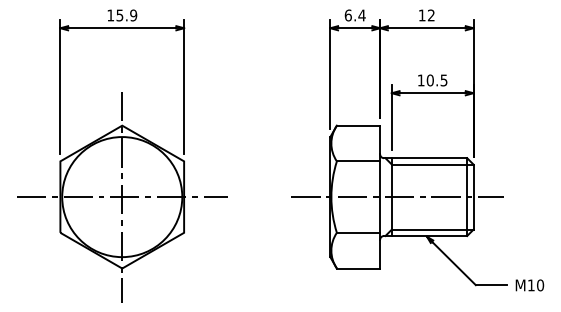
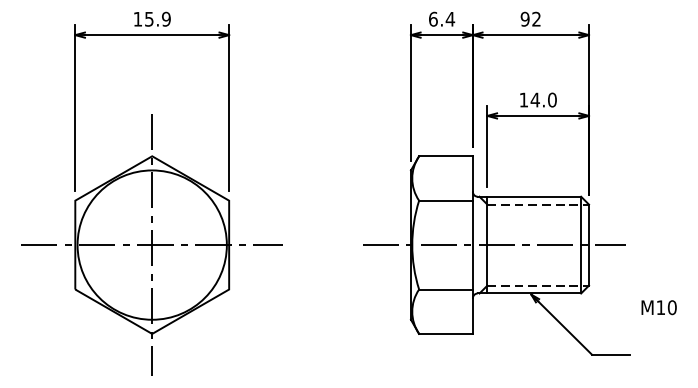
text: (421, 15) -> (524, 19), 12 -> 92
text: (436, 80) -> (542, 100), 10.5 -> 14.0
line: (432, 164) -> (538, 204), solid -> dashed
line: (432, 229) -> (538, 285), solid -> dashed
text: (529, 285) -> (658, 307), moved

